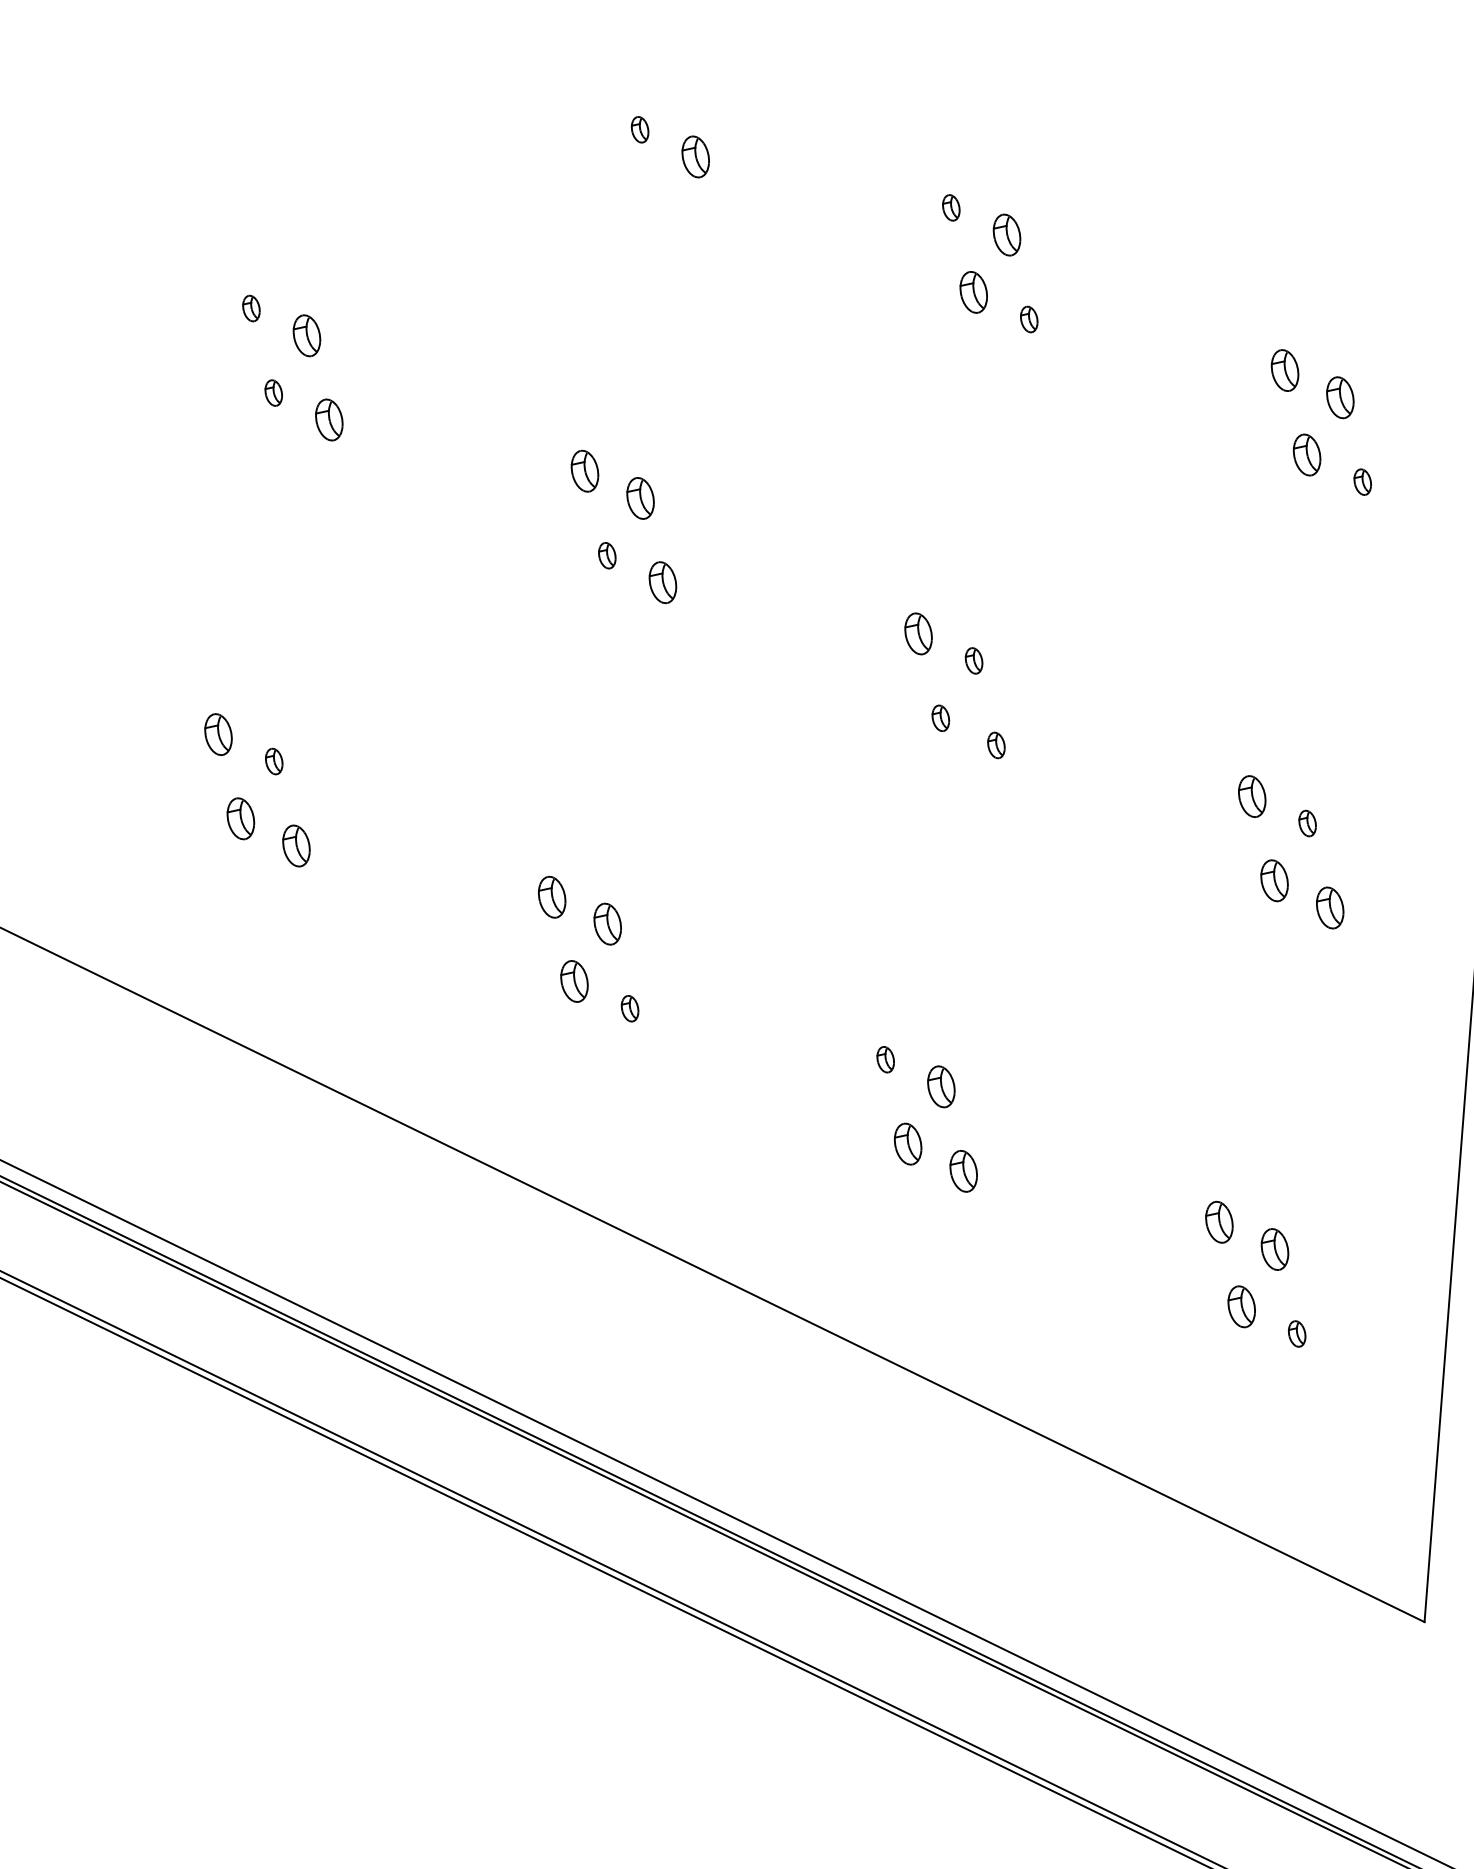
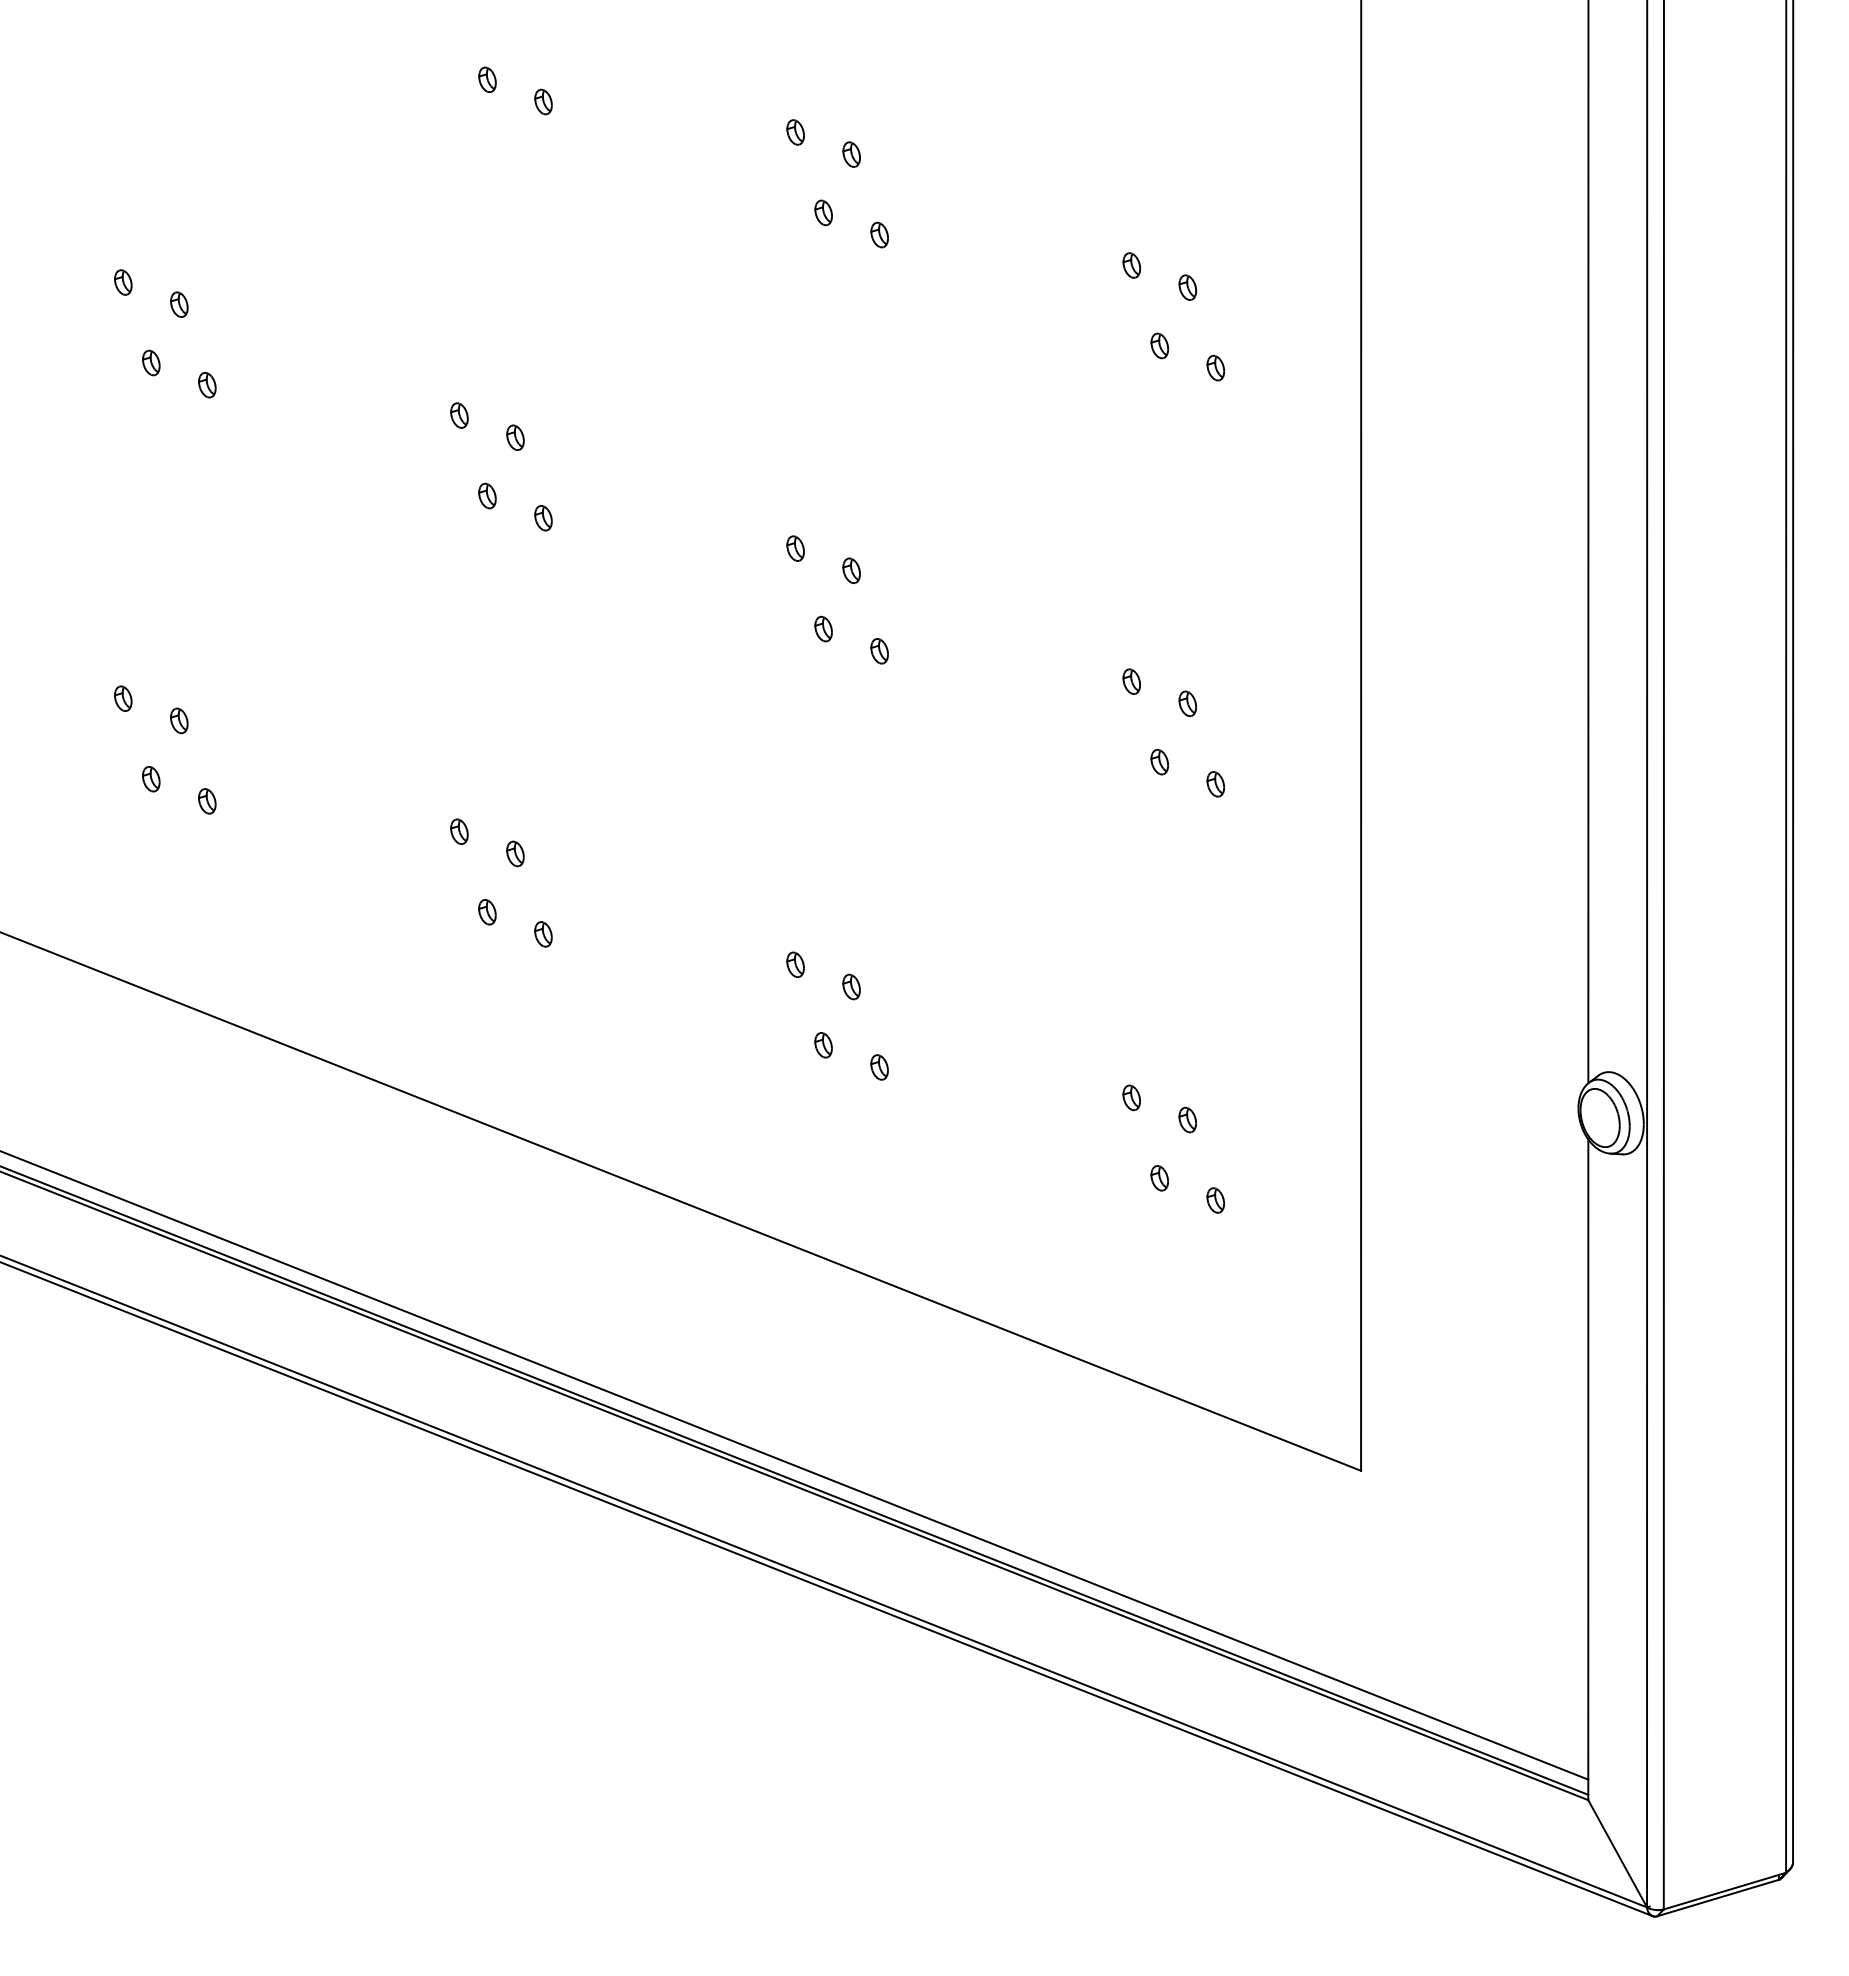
part: (695, 156) -> (543, 101), size x0.62
part: (1006, 234) -> (851, 154), size x0.62
part: (973, 291) -> (823, 212), size x0.62
part: (307, 335) -> (179, 304), size x0.62
part: (1284, 370) -> (1131, 265), size x0.62
part: (1340, 397) -> (1187, 287), size x0.62
part: (329, 420) -> (207, 385), size x0.62
part: (1306, 454) -> (1159, 345), size x0.62
part: (585, 471) -> (459, 415), size x0.62
part: (640, 498) -> (515, 437), size x0.62
part: (662, 583) -> (543, 518), size x0.62
part: (918, 633) -> (795, 548), size x0.62
part: (218, 734) -> (123, 698), size x0.62
part: (1251, 796) -> (1131, 681), size x0.62
part: (241, 819) -> (151, 779), size x0.62
part: (296, 846) -> (207, 801), size x0.62
part: (1274, 881) -> (1159, 762), size x0.62
part: (552, 896) -> (459, 831), size x0.62
part: (1329, 908) -> (1215, 784), size x0.62
part: (607, 923) -> (515, 853), size x0.62
part: (574, 981) -> (487, 912), size x0.62
part: (941, 1086) -> (851, 986), size x0.62
part: (907, 1144) -> (823, 1045), size x0.62
part: (963, 1171) -> (879, 1067), size x0.62
part: (1219, 1221) -> (1131, 1097), size x0.62
part: (1274, 1248) -> (1187, 1119), size x0.62
part: (1241, 1307) -> (1159, 1178), size x0.62

